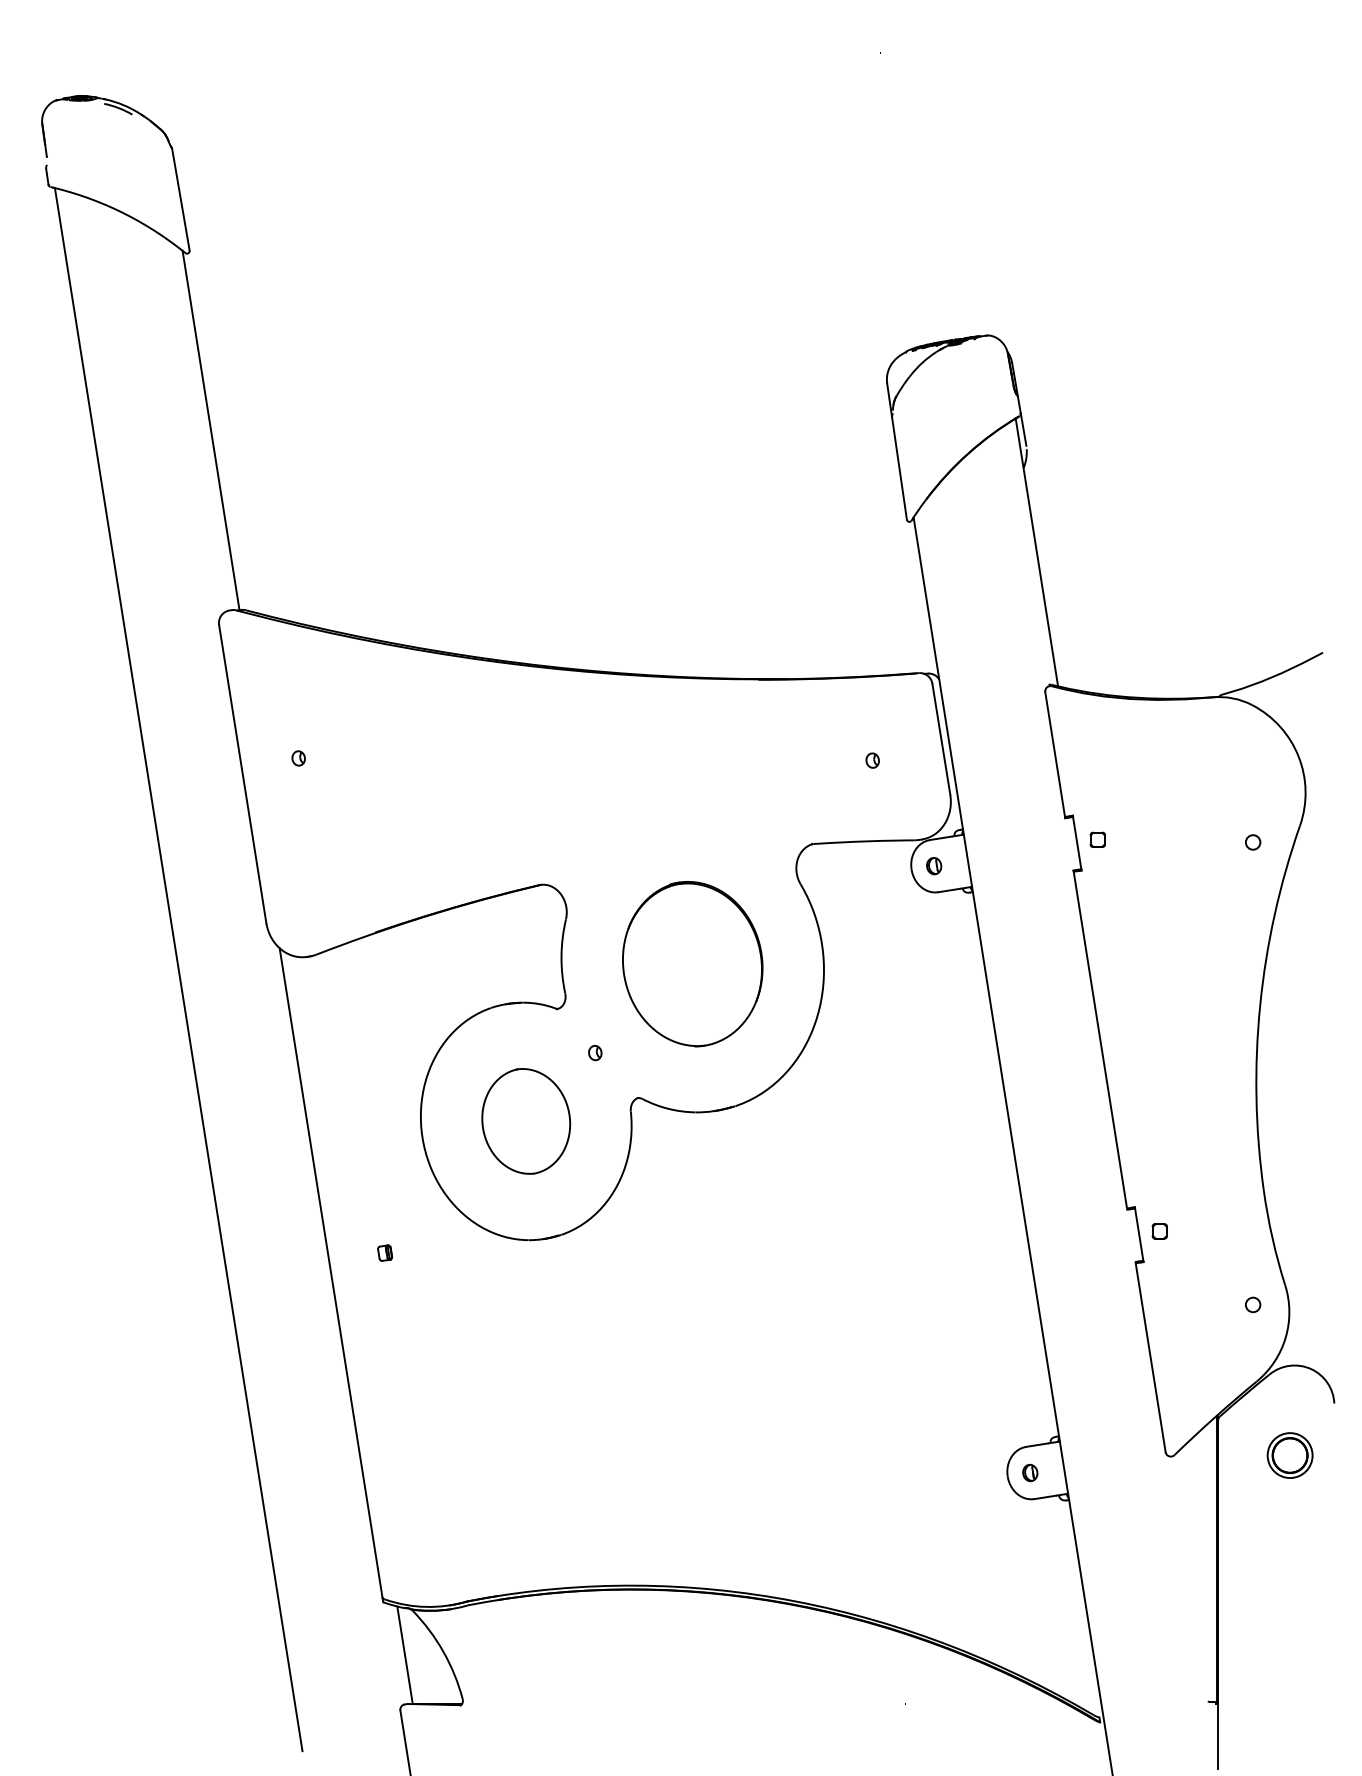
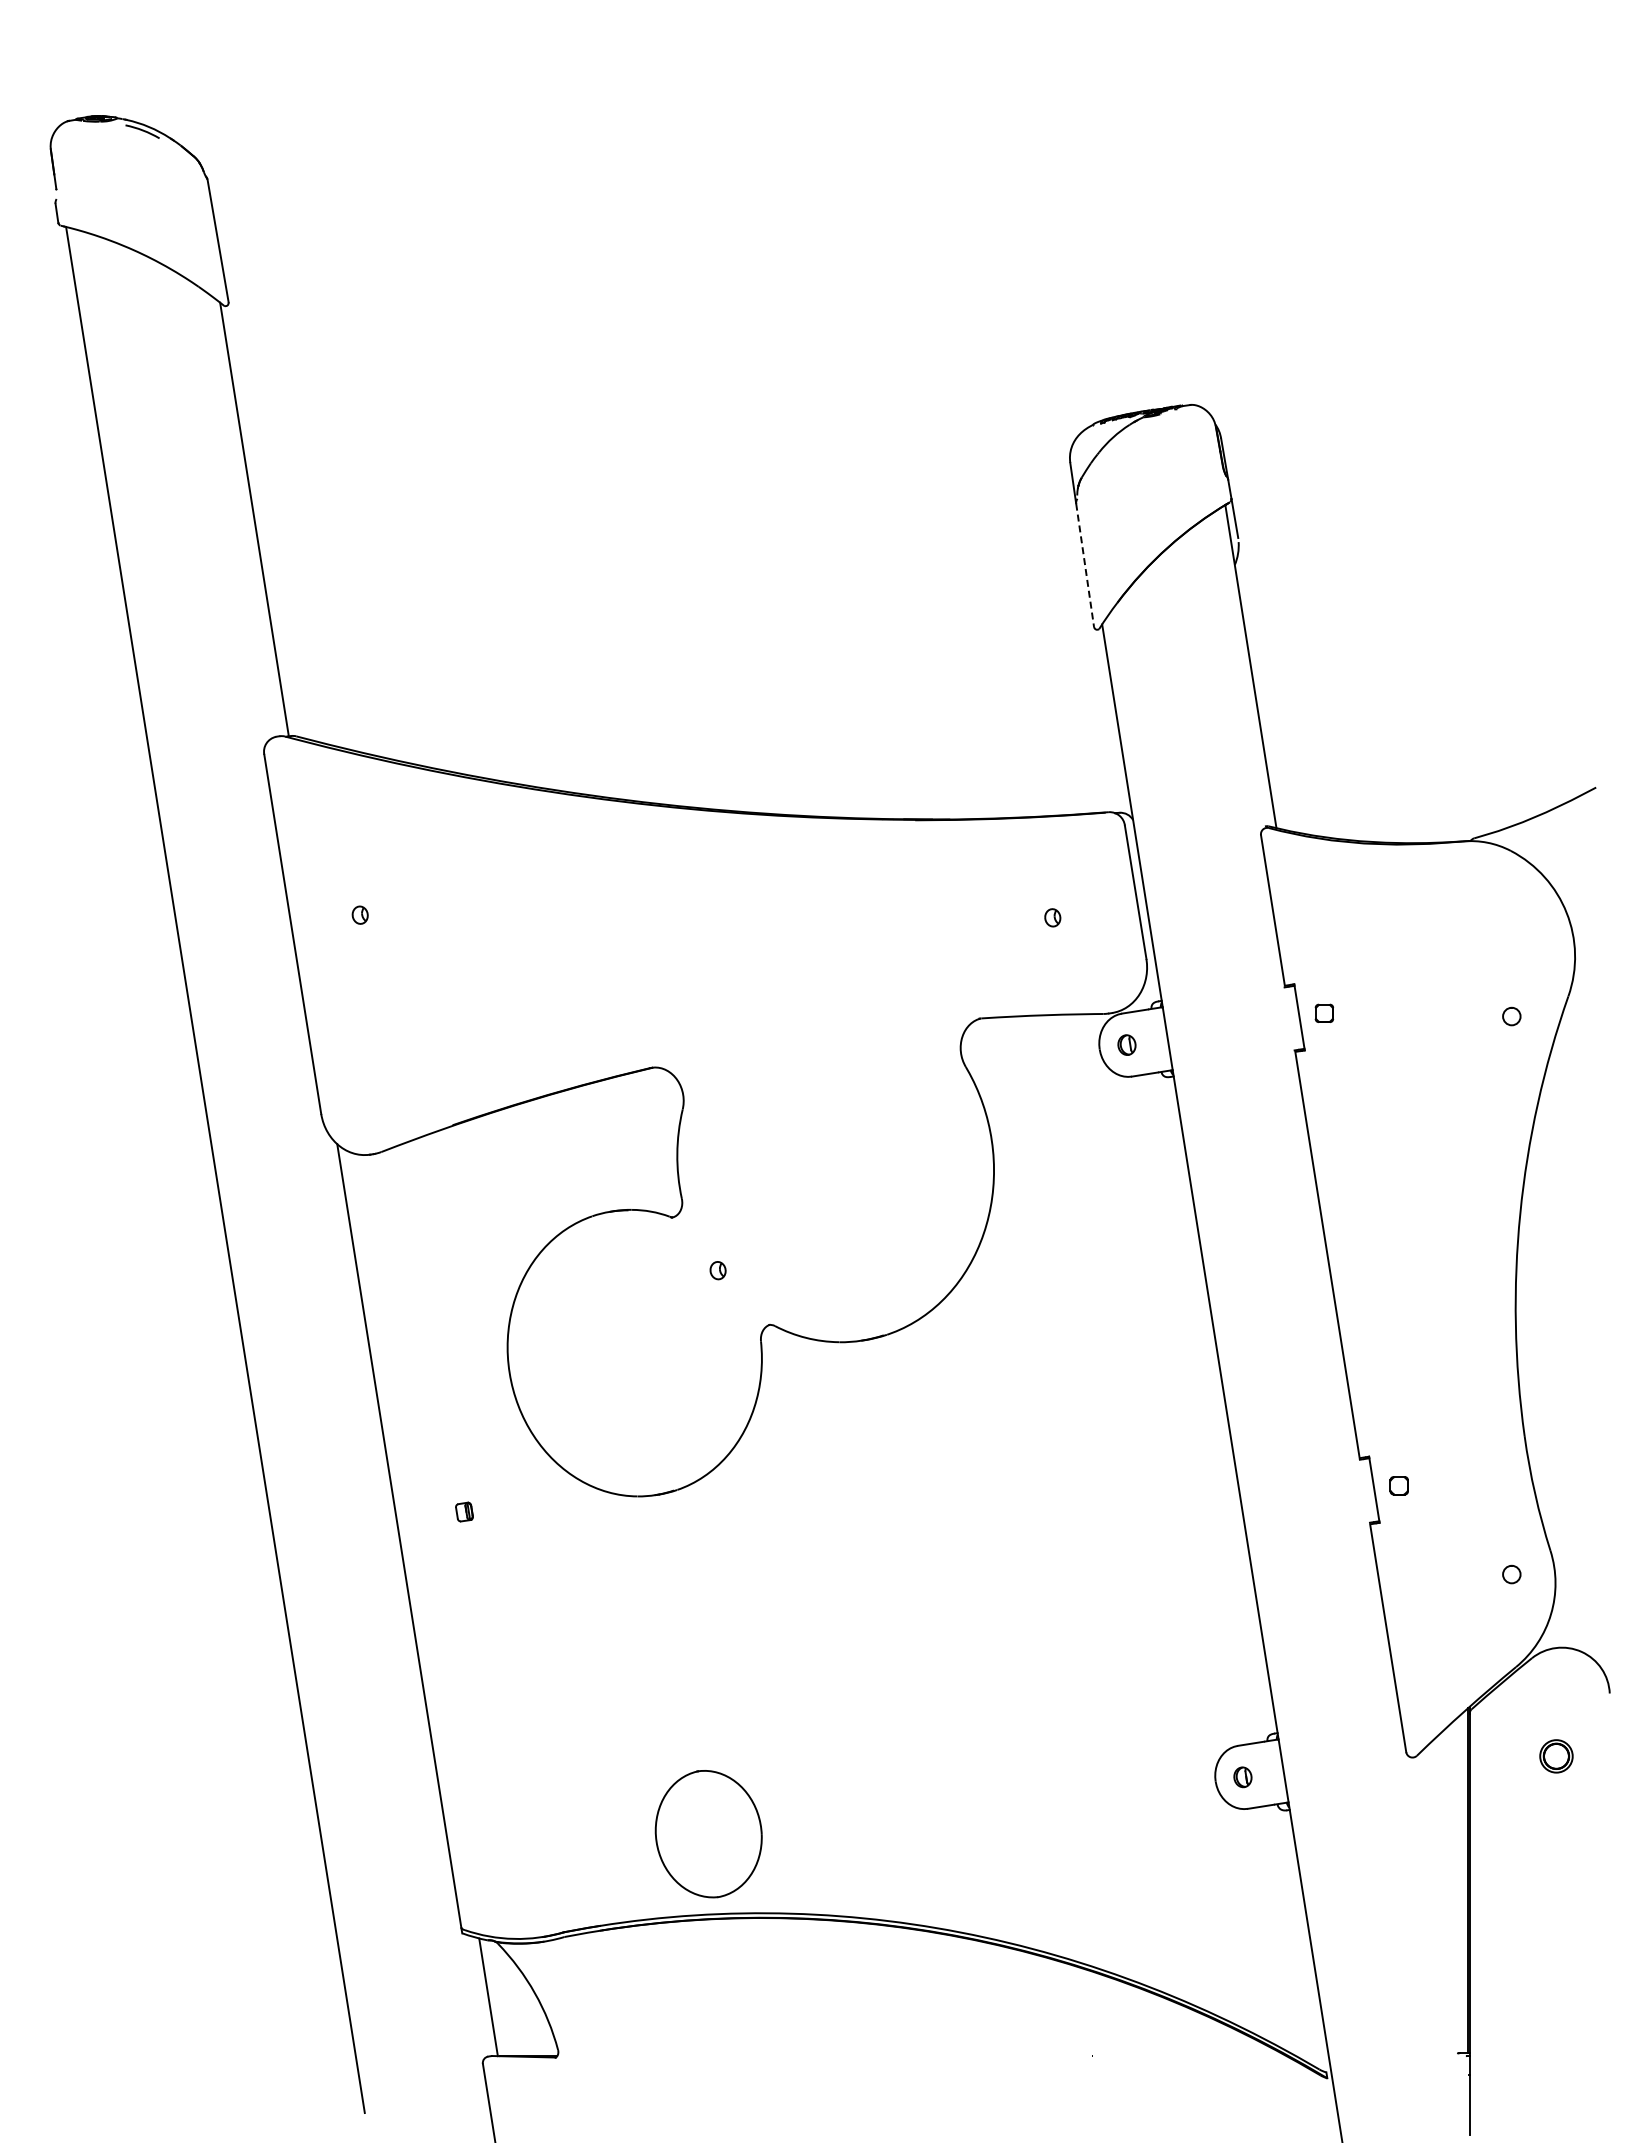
line: (899, 468) -> (1085, 565), solid -> dashed
part: (692, 964) -> (835, 1163), removed
part: (526, 1121) -> (708, 1834), moved
part: (1290, 1455) -> (1556, 1756), size x0.6

